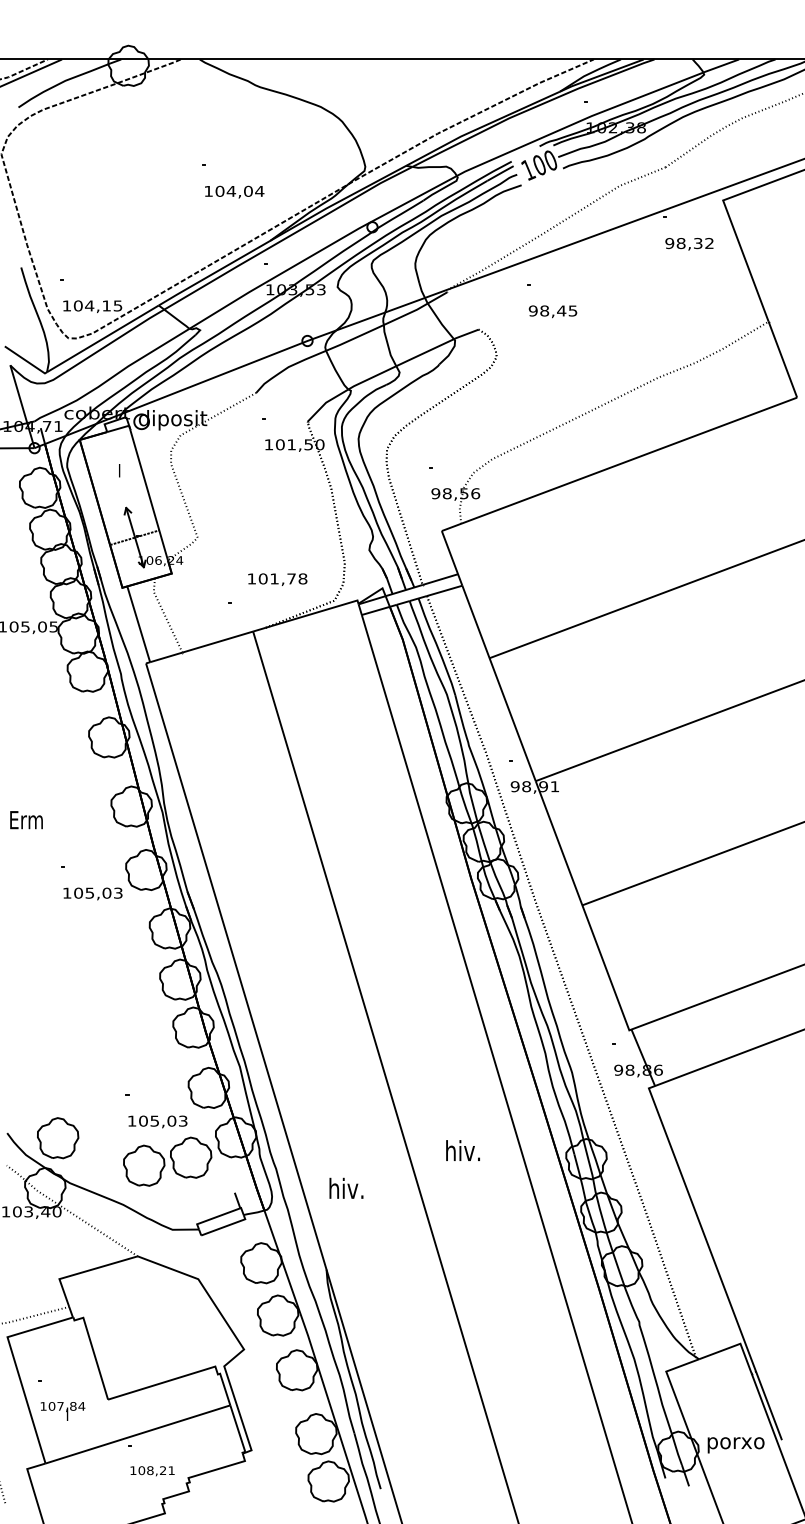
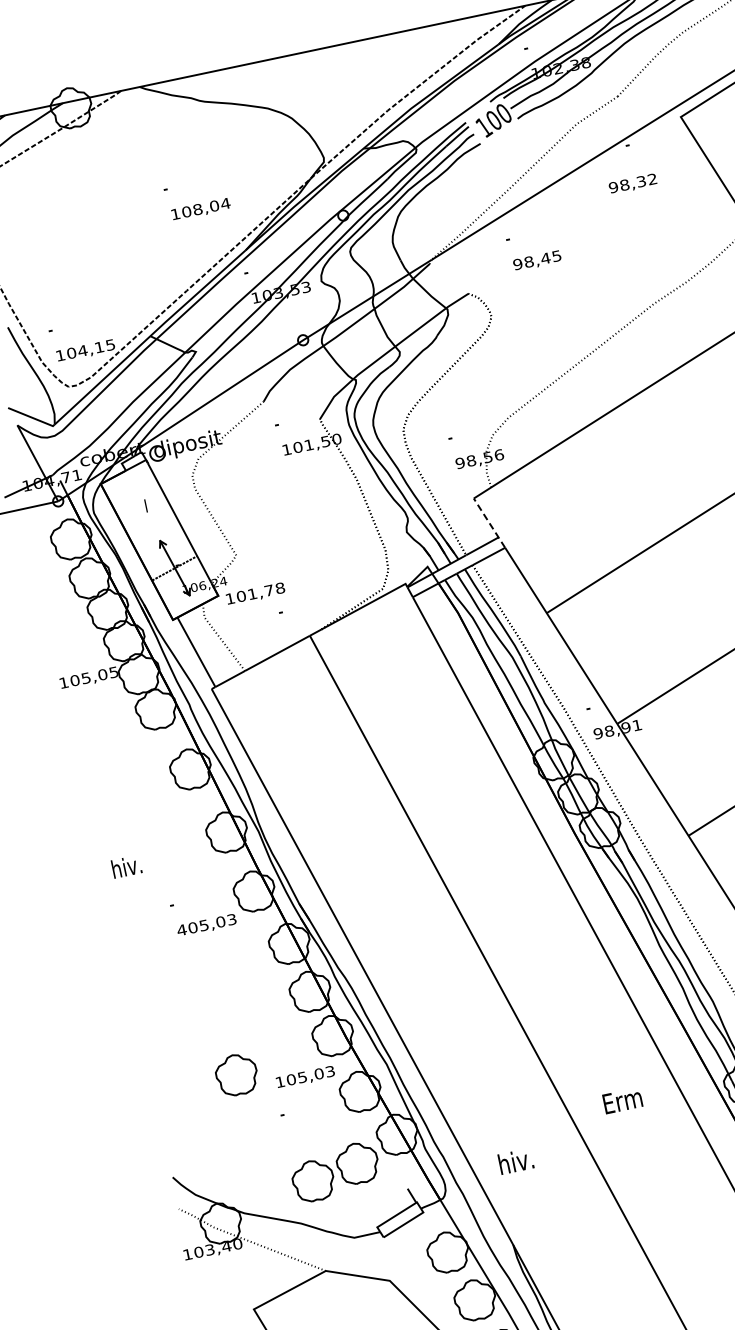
text: (231, 190) -> (197, 208), 104,04 -> 108,04
text: (689, 244) -> (633, 184), moved
line: (451, 557) -> (488, 522), solid -> dashed
text: (277, 579) -> (255, 594), moved
text: (26, 819) -> (126, 866), Erm -> hiv.
text: (66, 892) -> (181, 929), 105,03 -> 405,03
text: (157, 1121) -> (305, 1077), moved
part: (58, 1138) -> (237, 1075), moved
text: (463, 1150) -> (622, 1100), hiv. -> Erm

